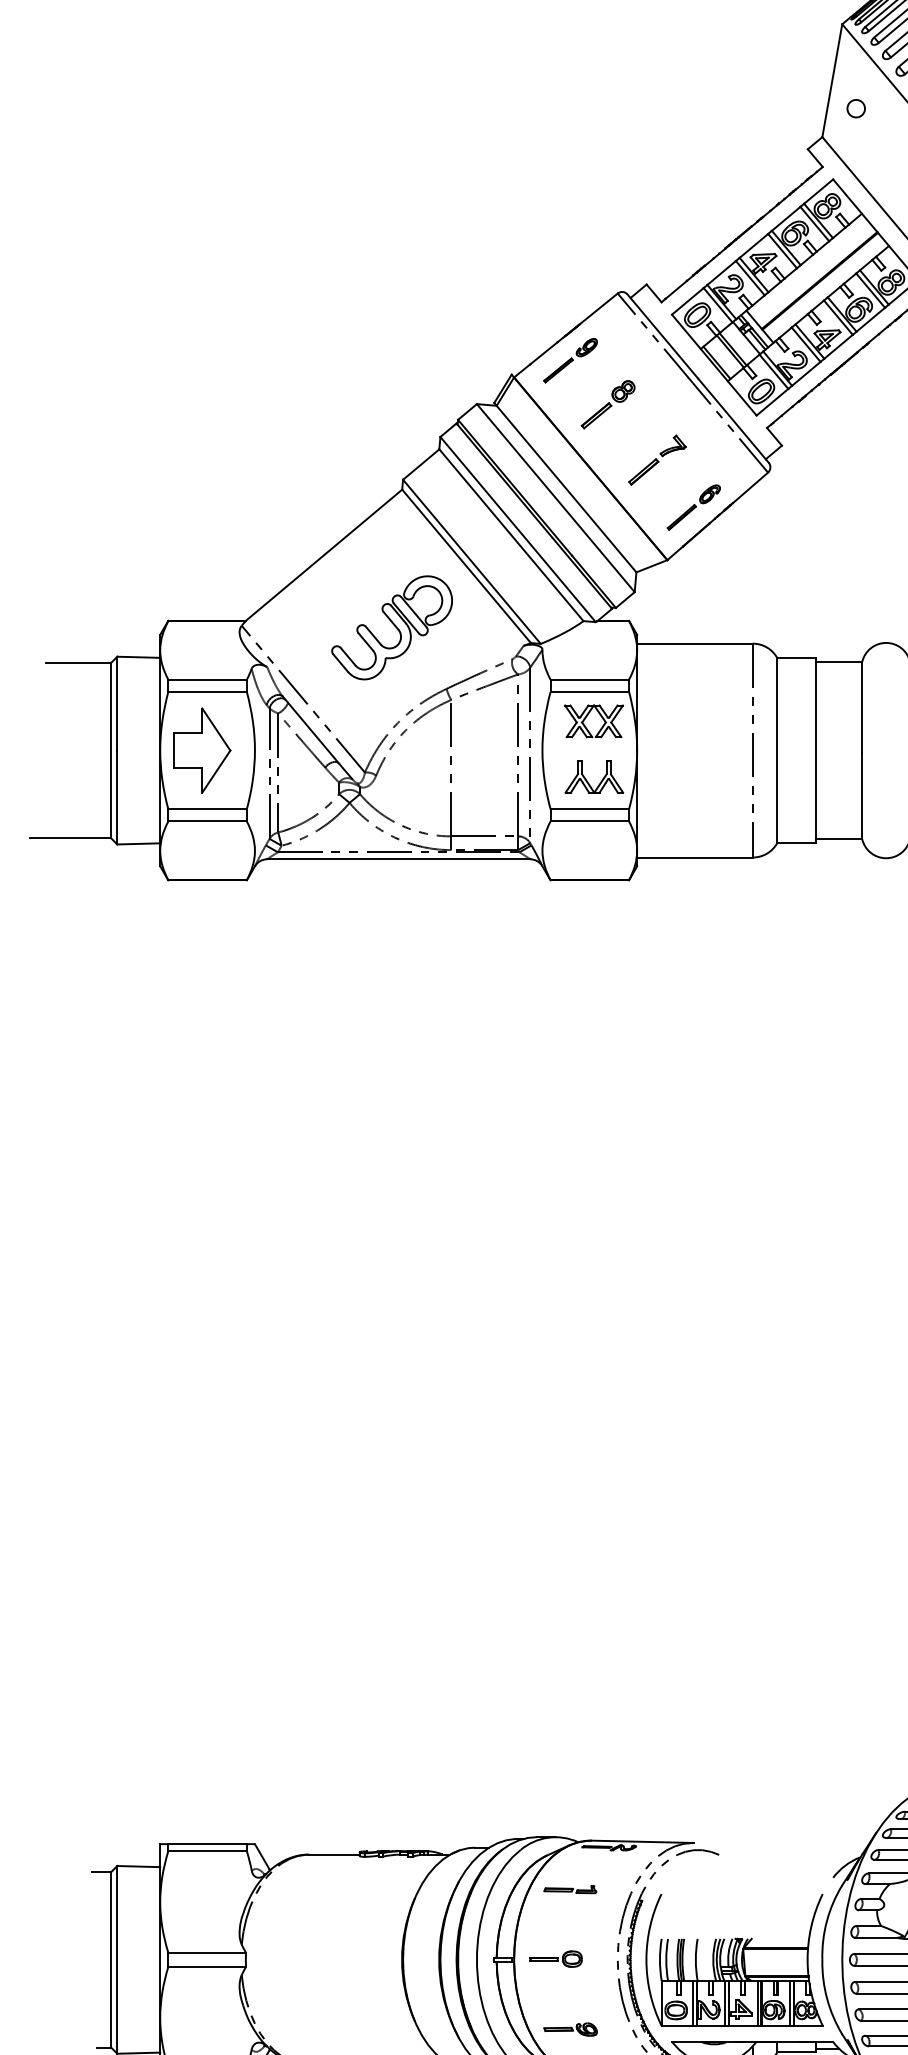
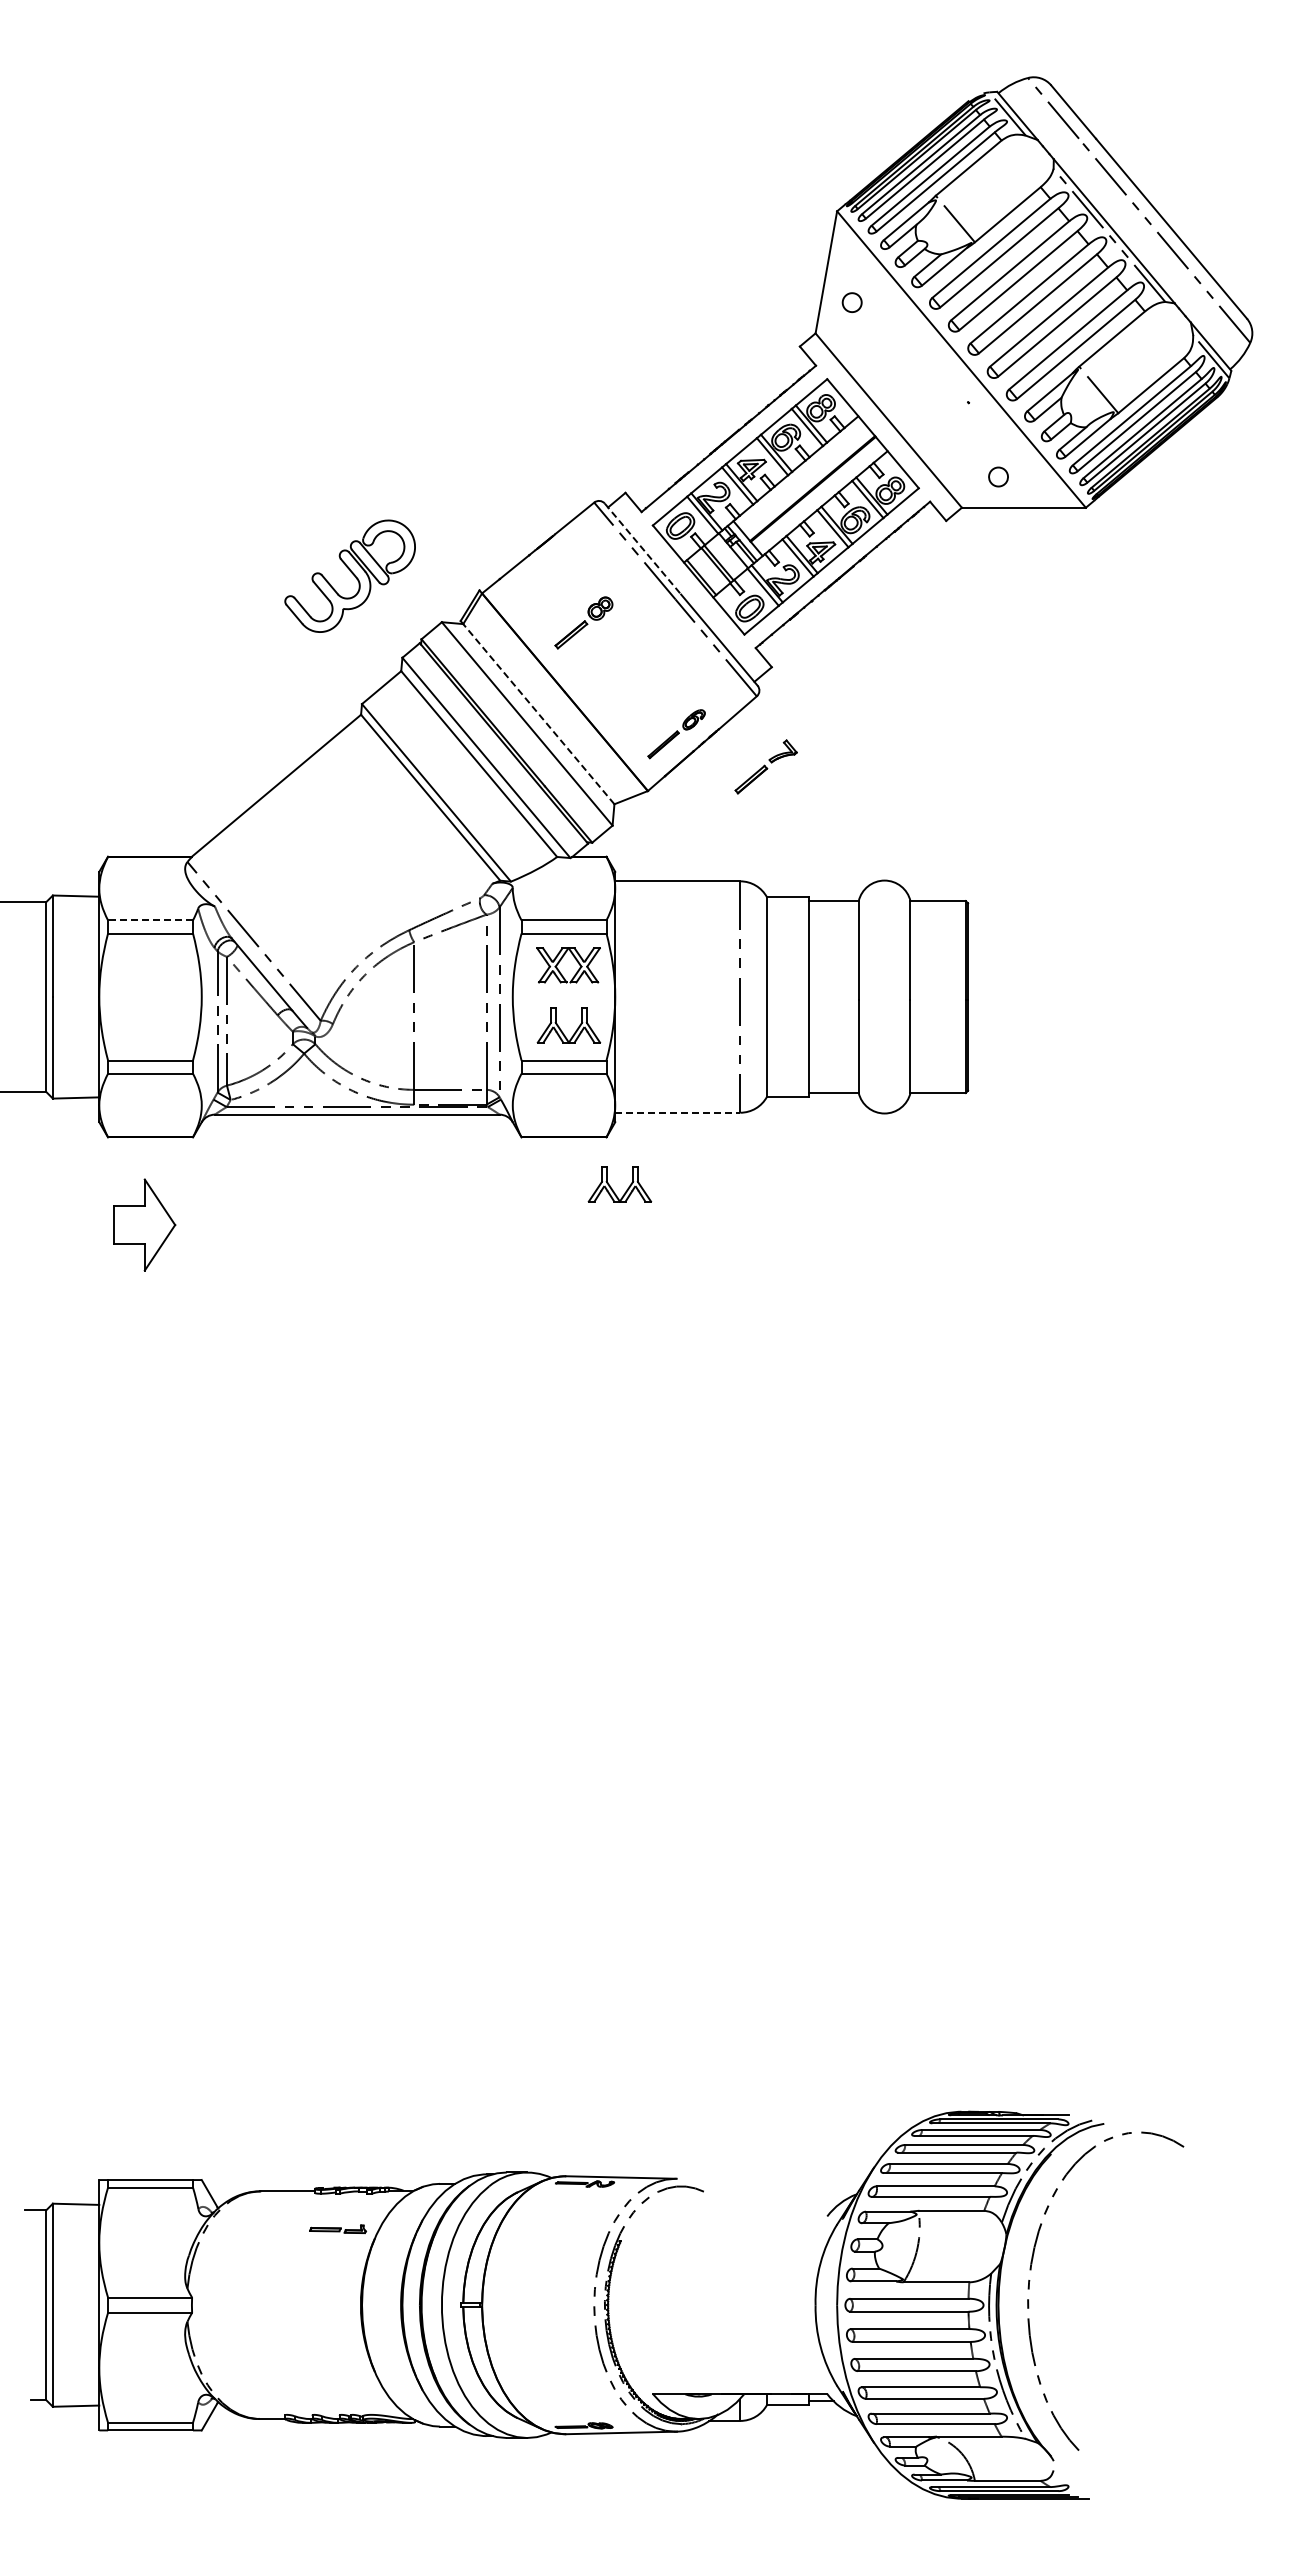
line: (663, 336) -> (643, 549), solid -> dashed
part: (569, 359) -> (542, 574), removed
part: (656, 459) -> (765, 766), moved
line: (566, 489) -> (538, 714), solid -> dashed
part: (391, 627) -> (349, 575), moved
line: (207, 679) -> (150, 920), solid -> dashed
part: (202, 750) -> (144, 1224), moved
line: (694, 857) -> (677, 1112), solid -> dashed
part: (634, 927) -> (612, 1188), added
part: (569, 1888) -> (337, 2228), moved
part: (556, 1959) -> (527, 2304), removed
part: (734, 1959) -> (720, 2304), removed
part: (569, 2029) -> (542, 2380), removed

